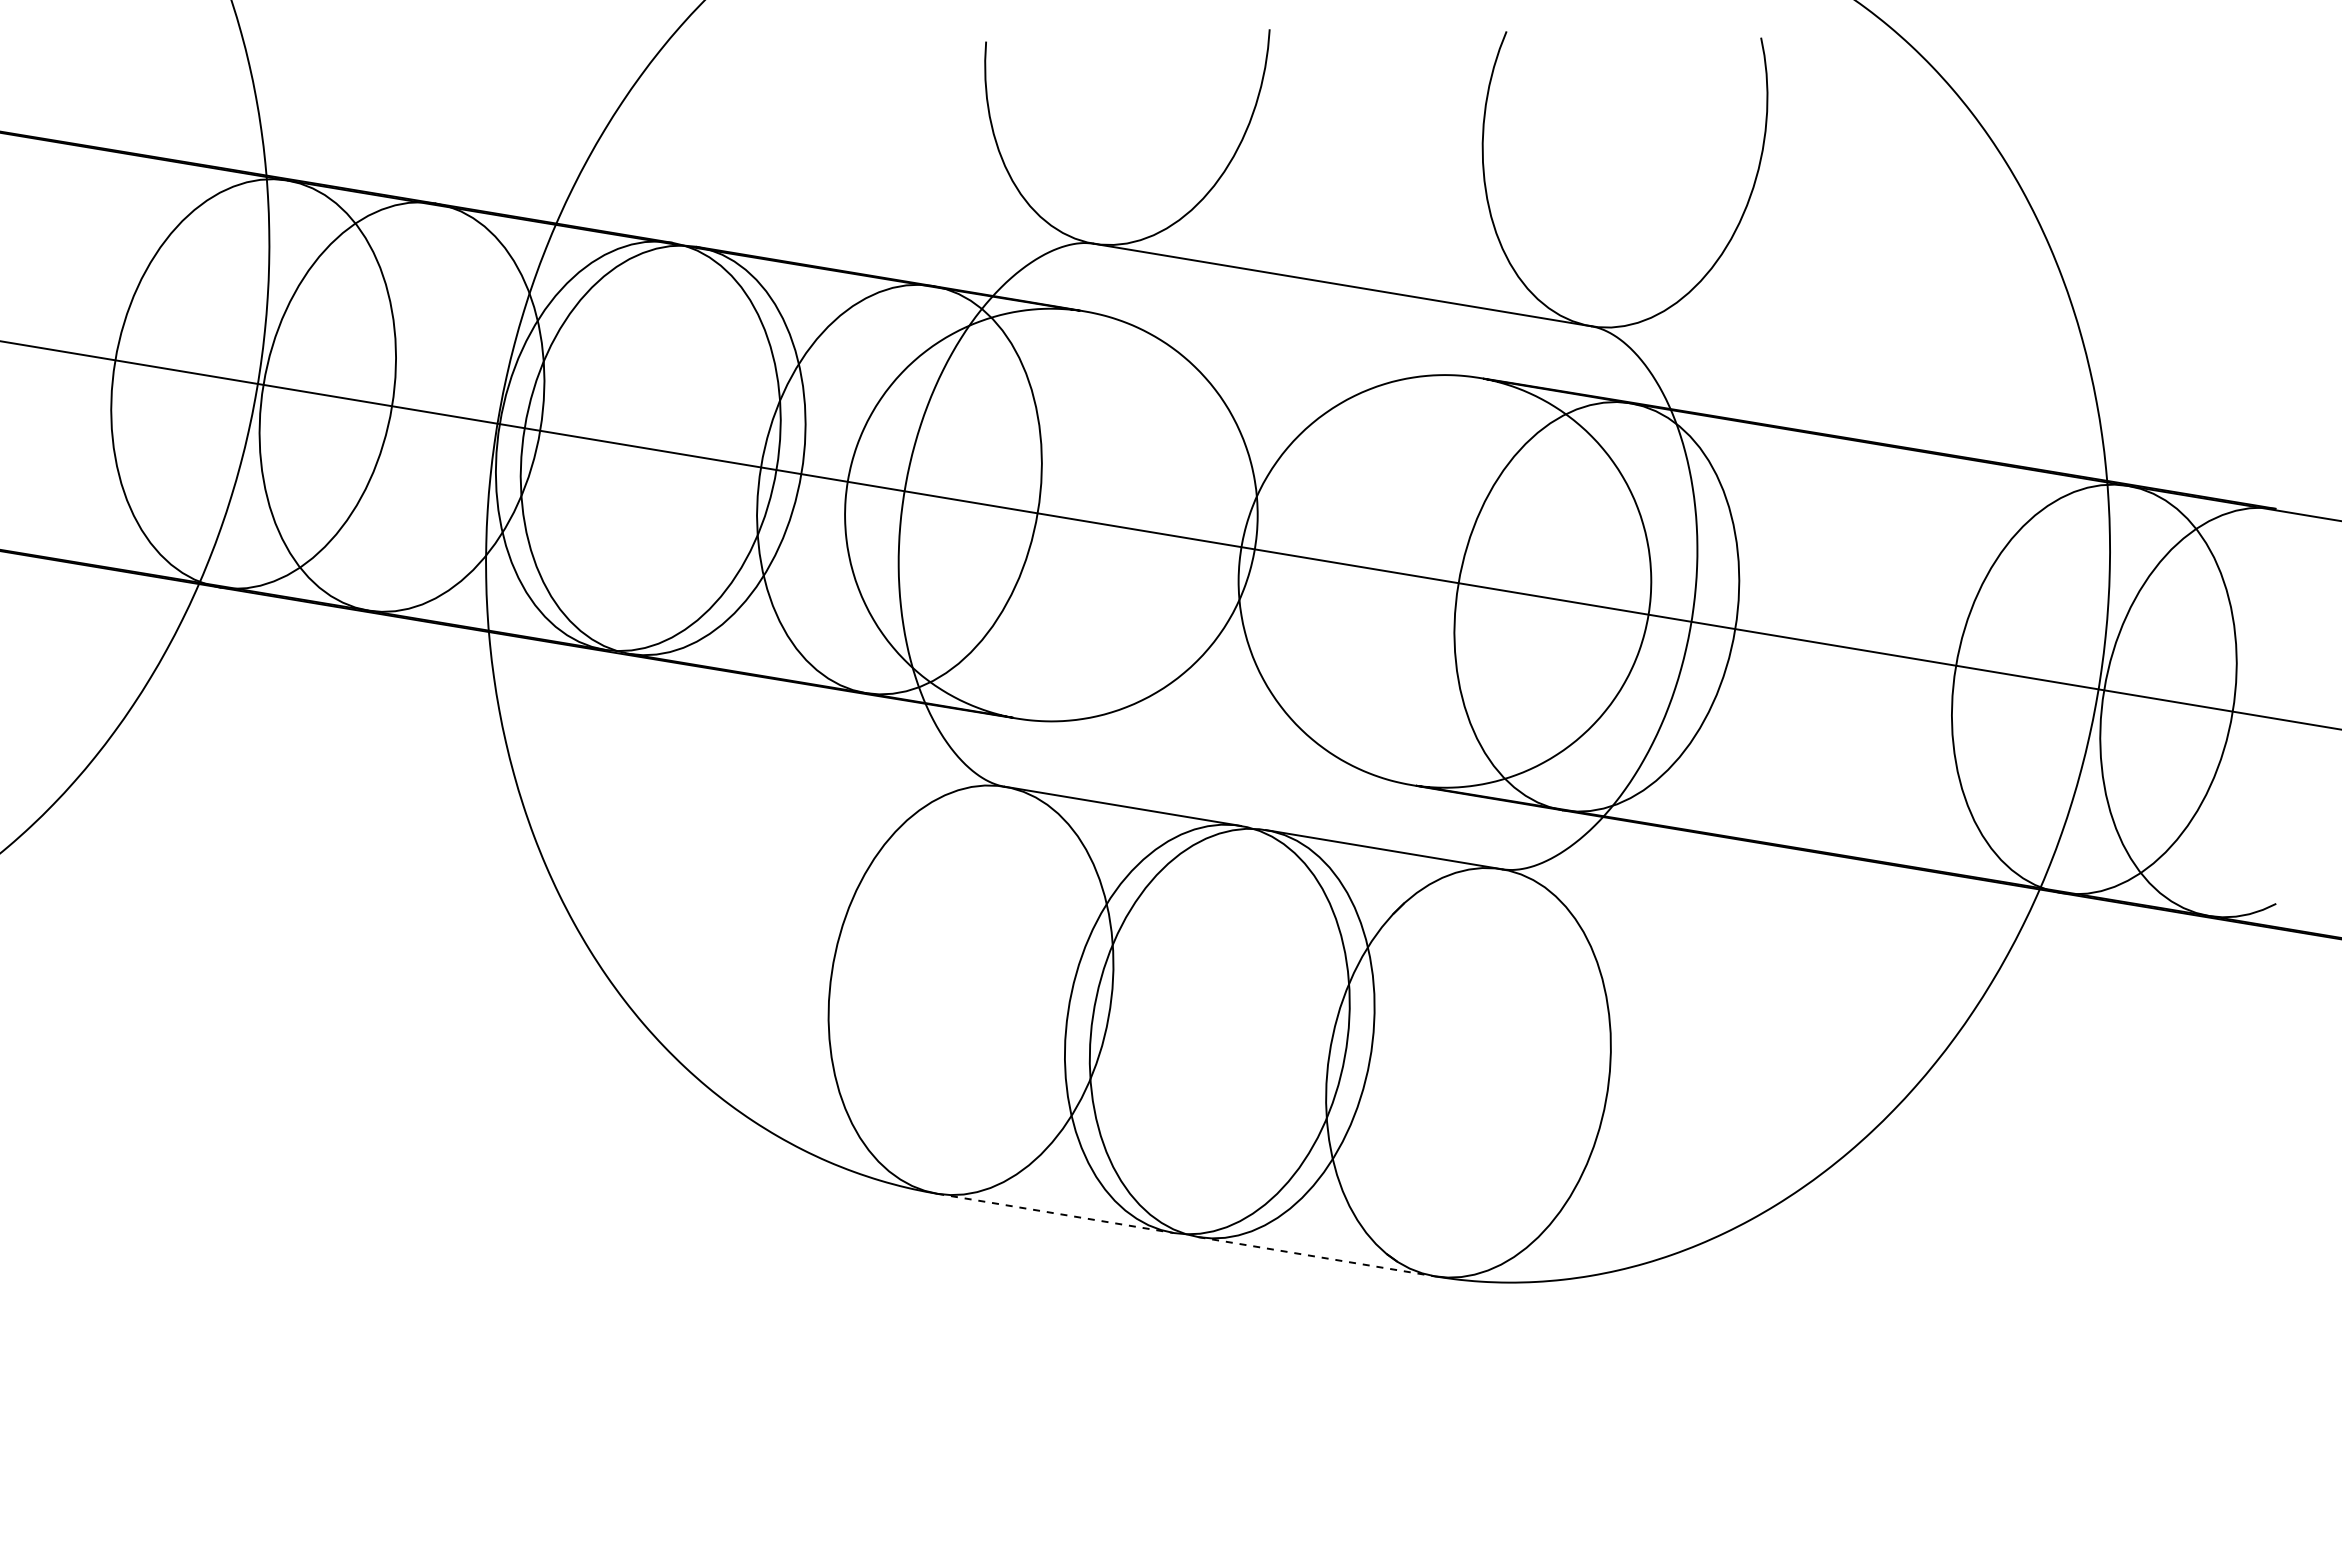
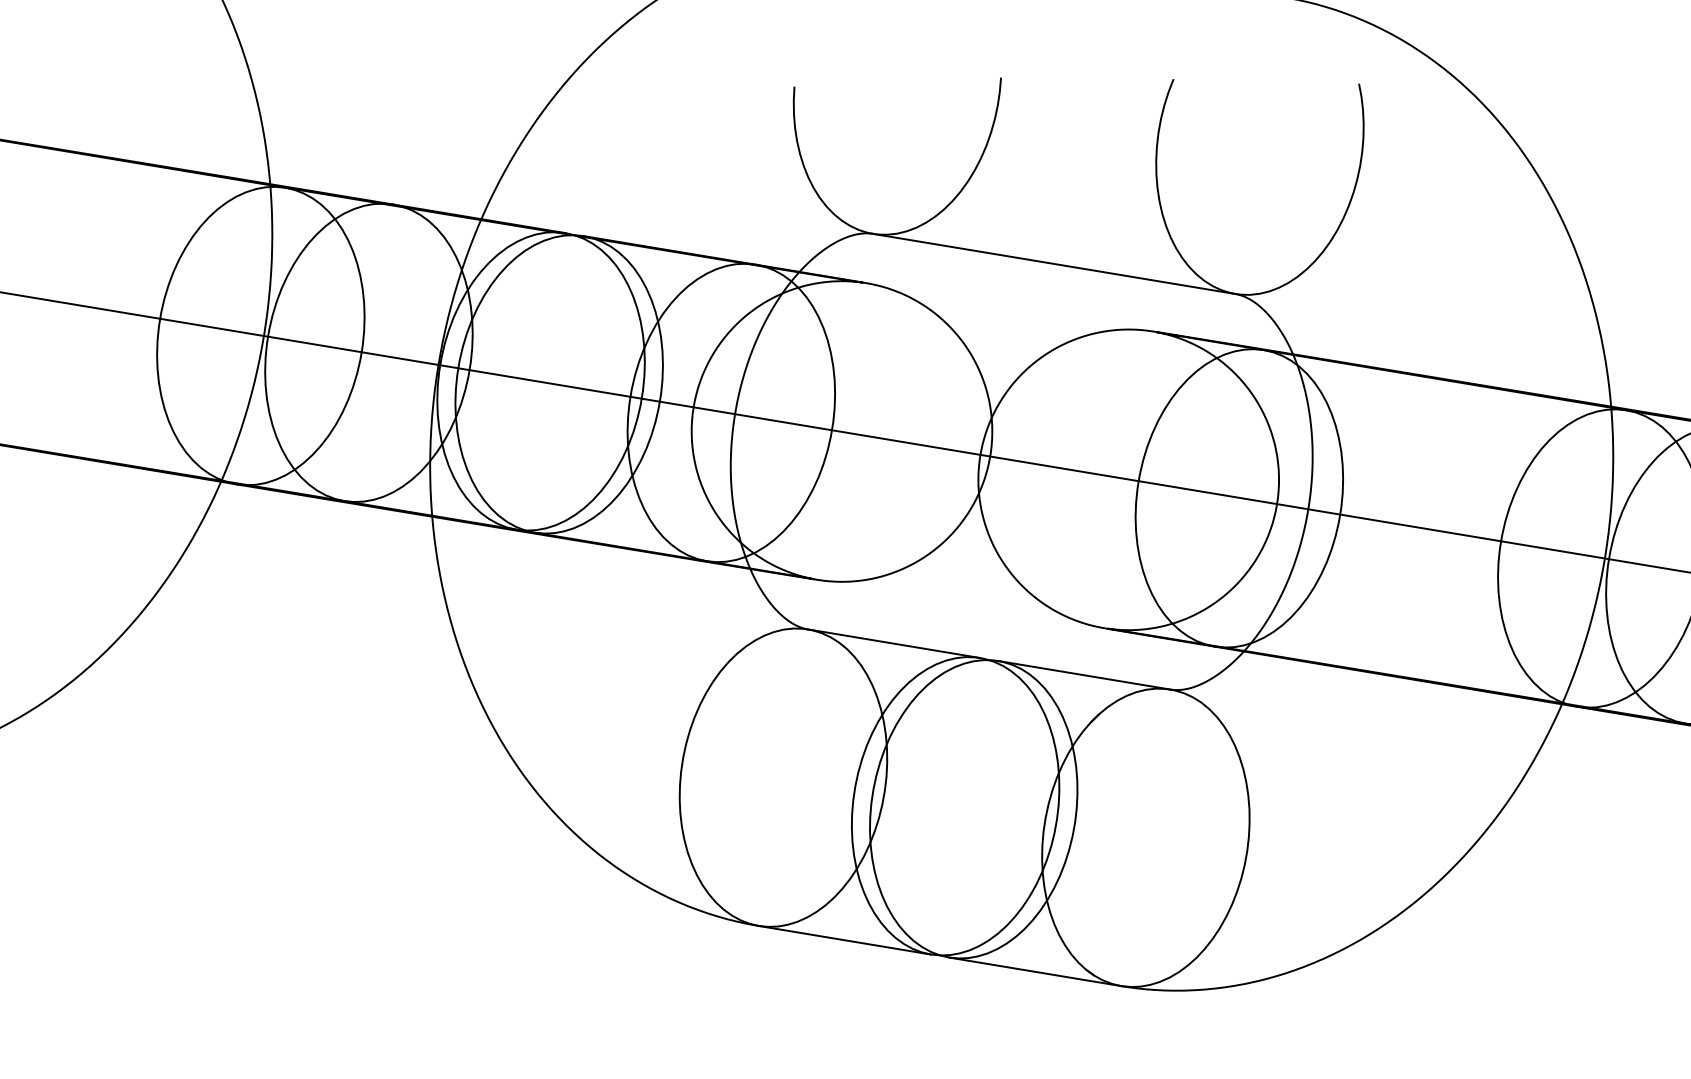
line: (1055, 1213) -> (845, 940), dashed -> solid
line: (1316, 1256) -> (1035, 971), dashed -> solid

